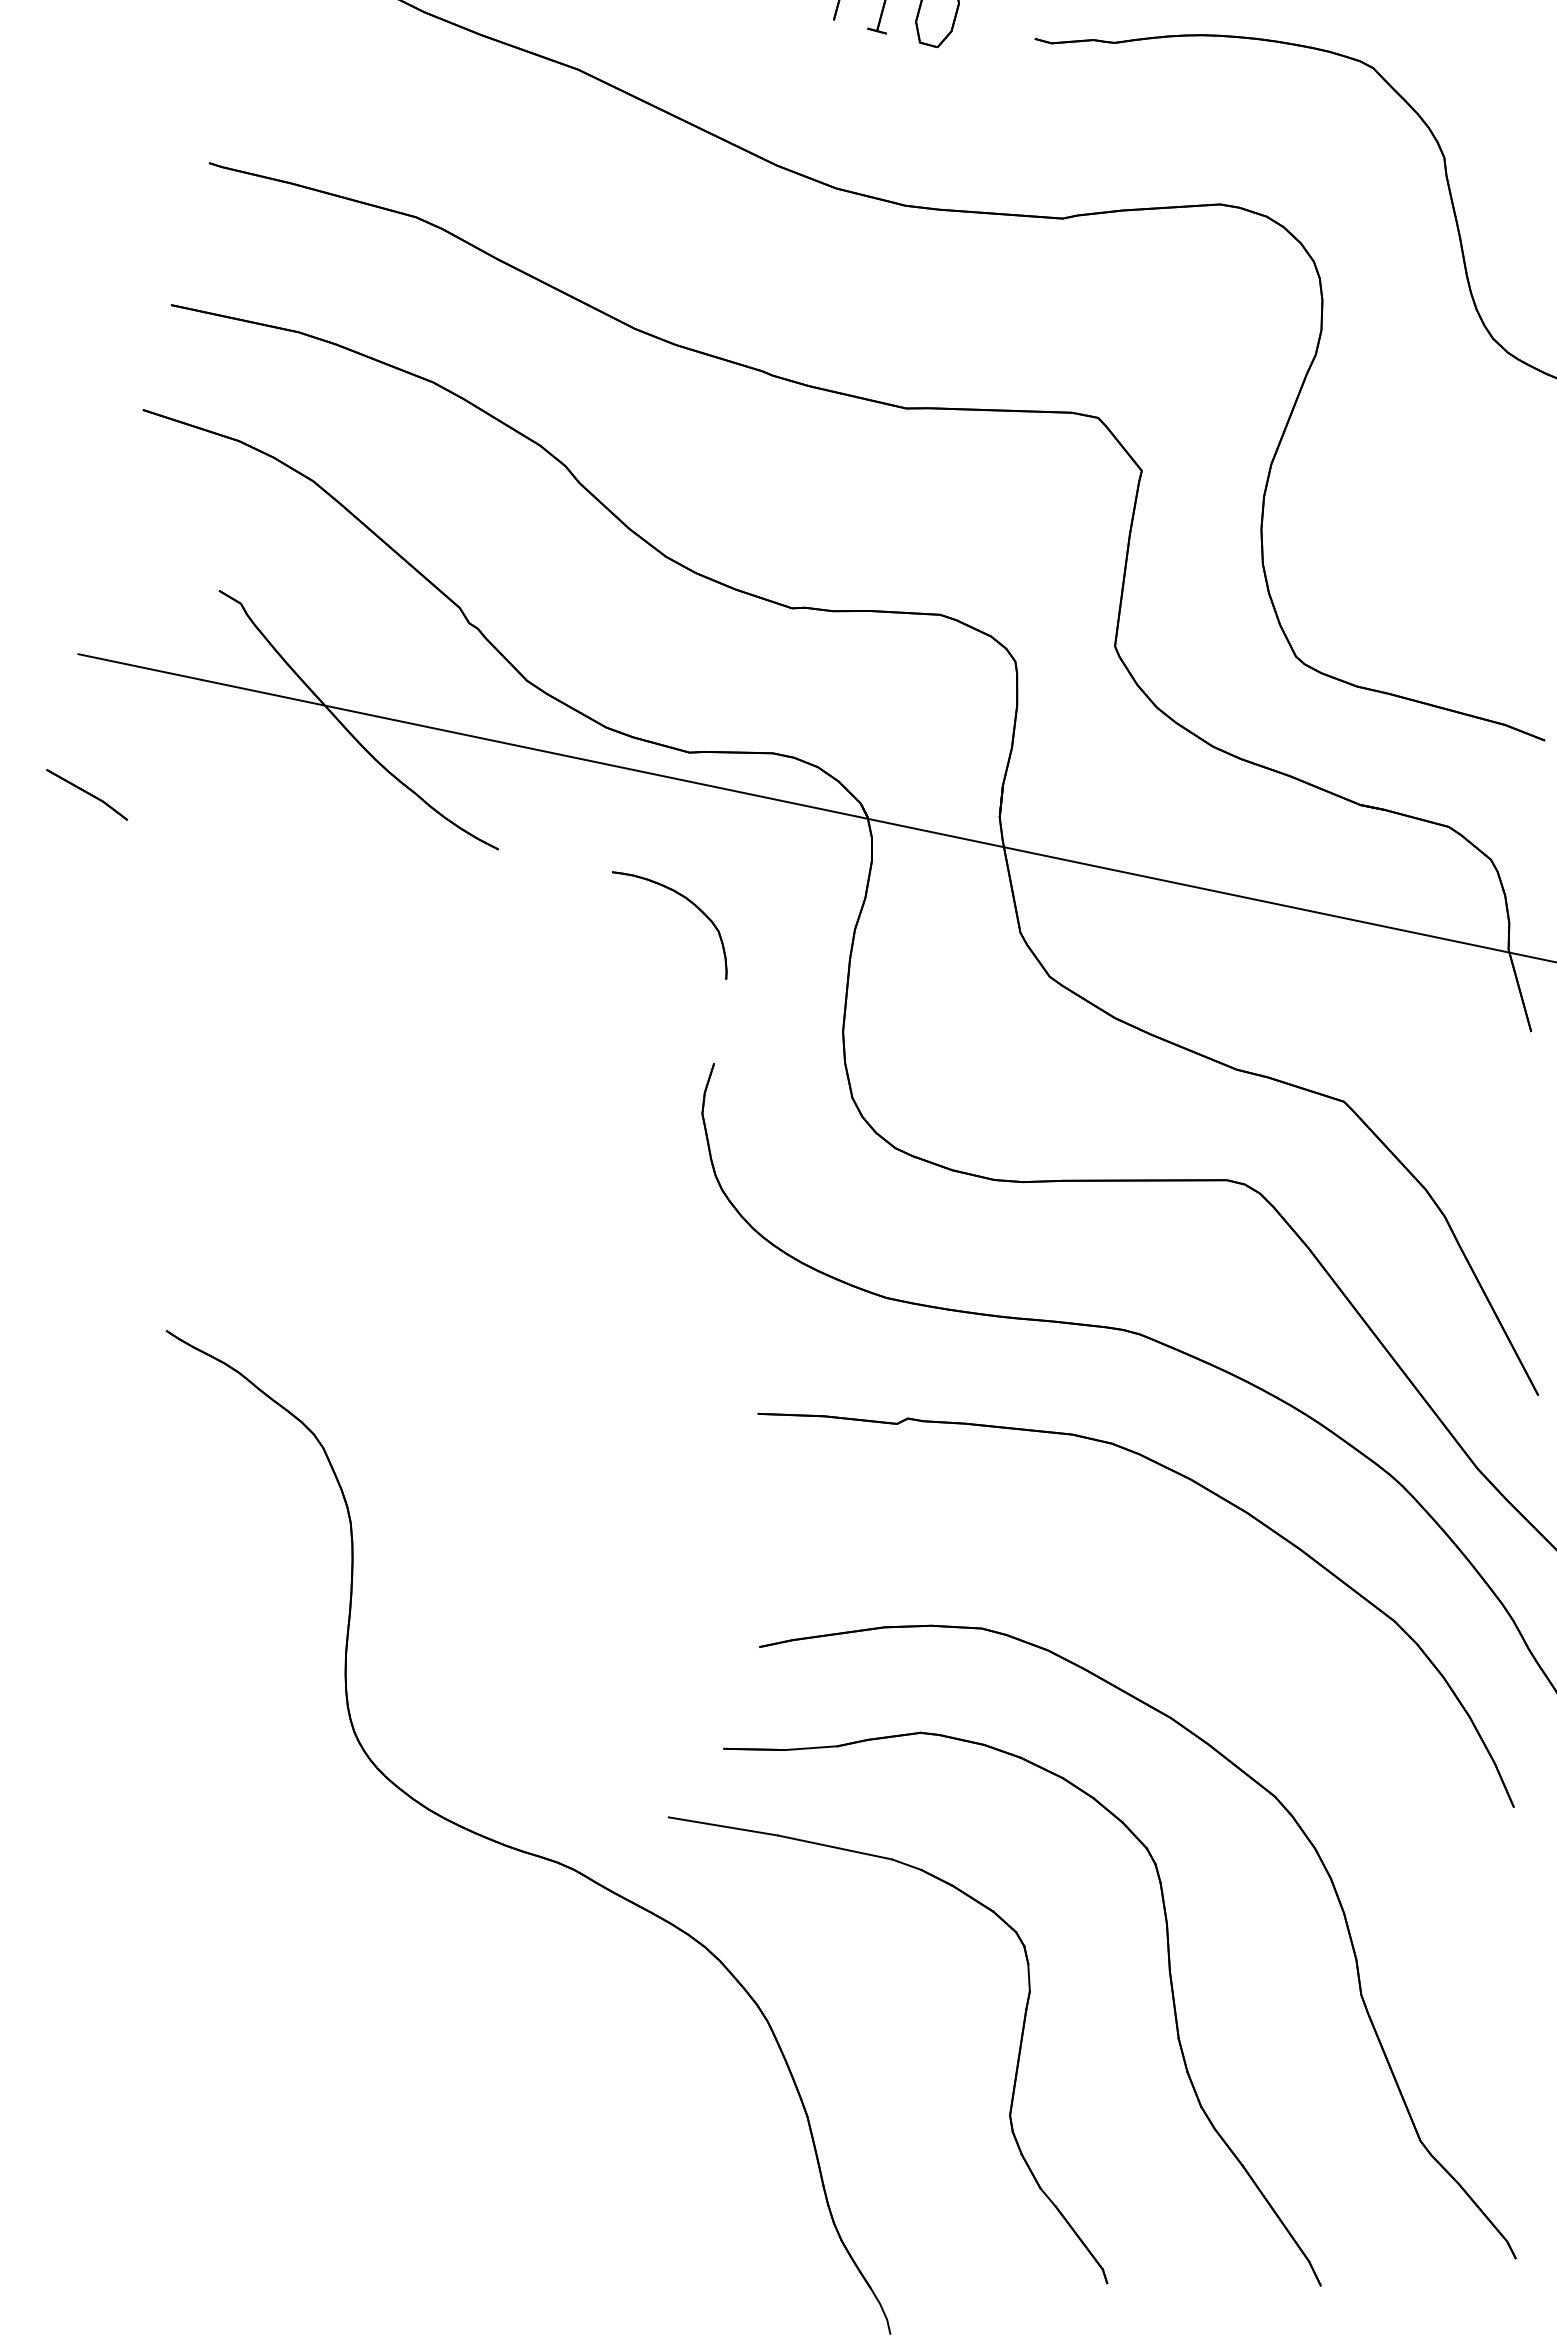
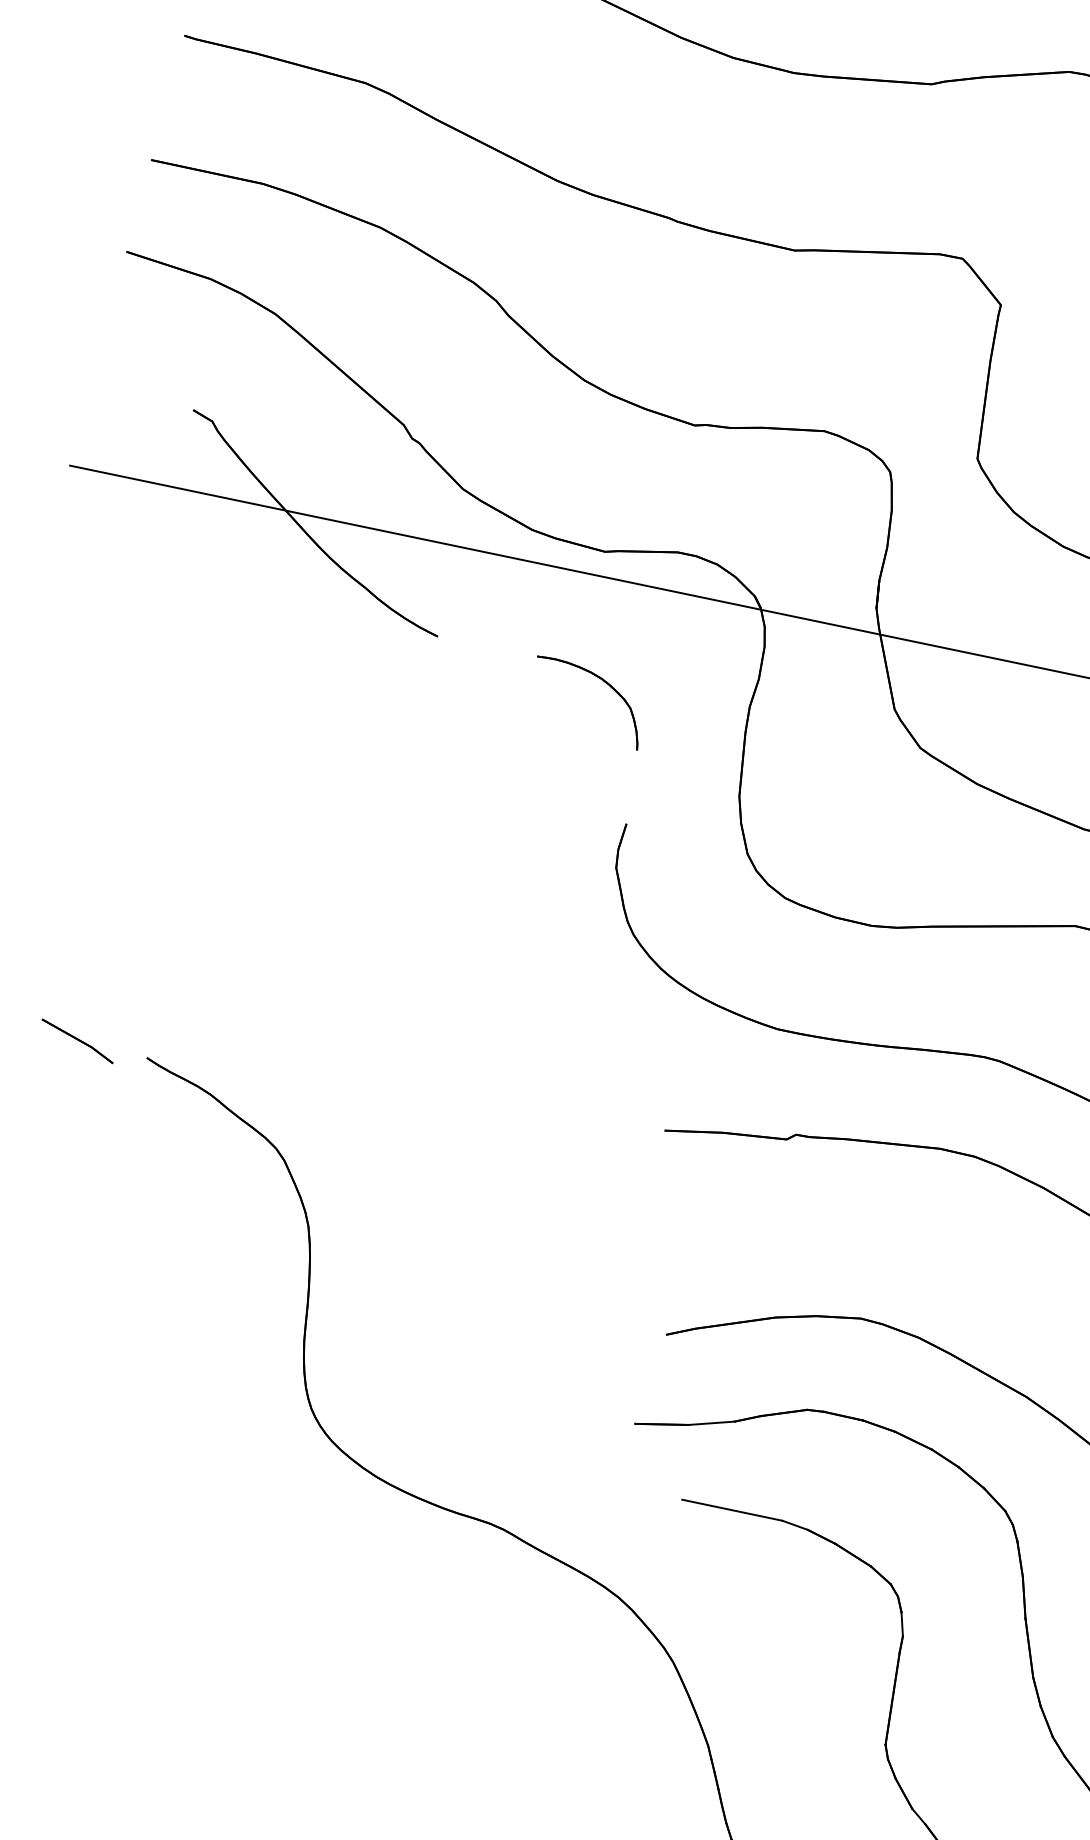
part: (87, 794) -> (77, 1041), moved
line: (722, 1826) -> (633, 1491), removed

